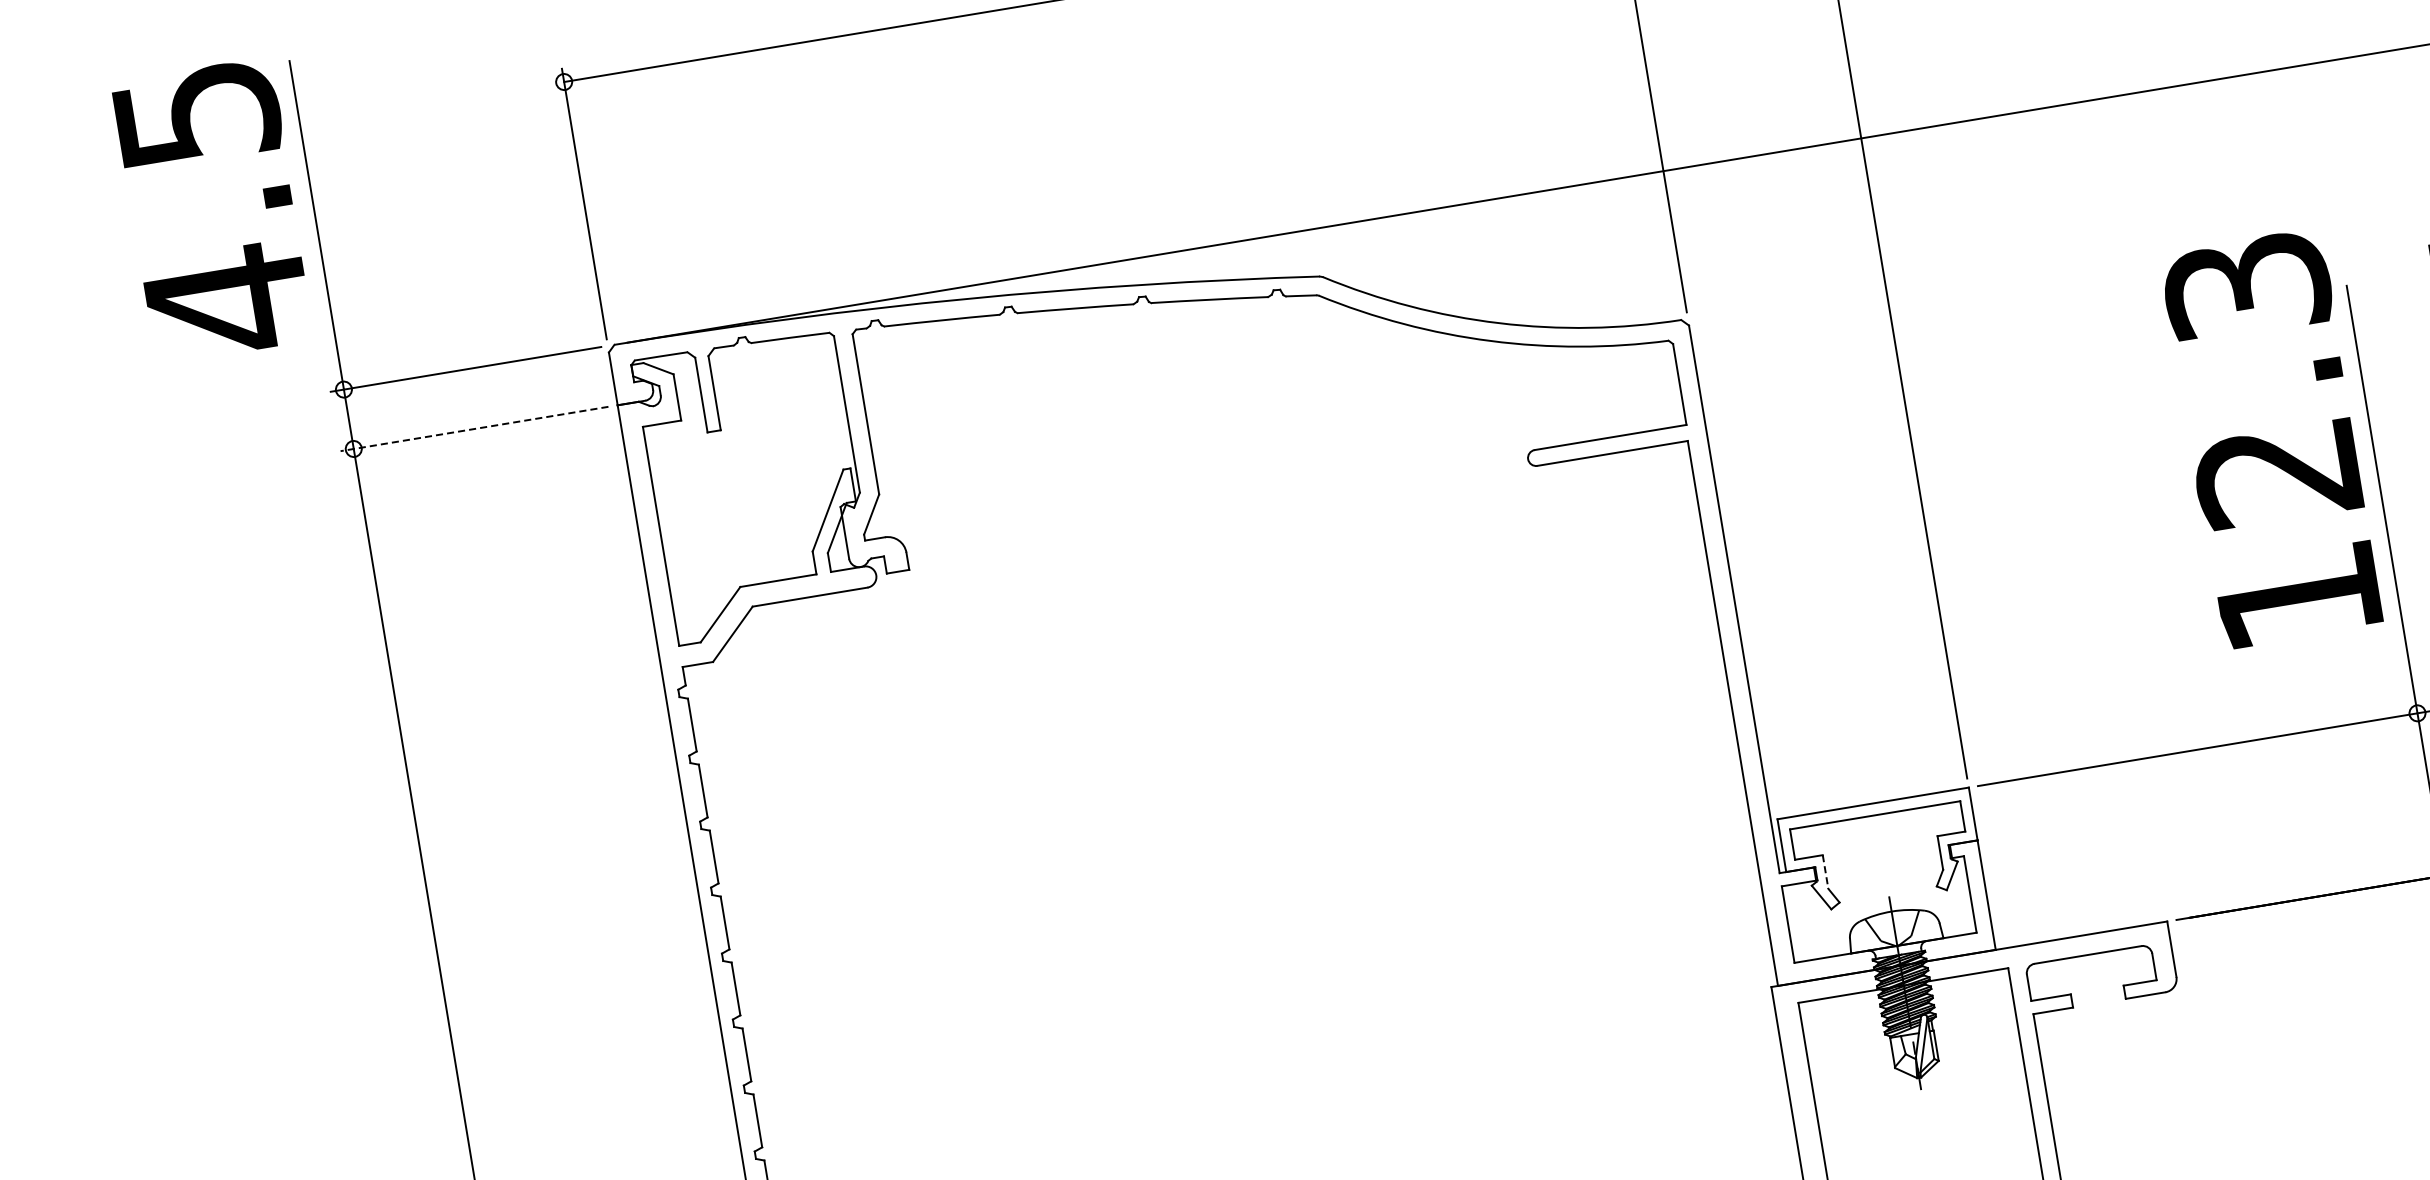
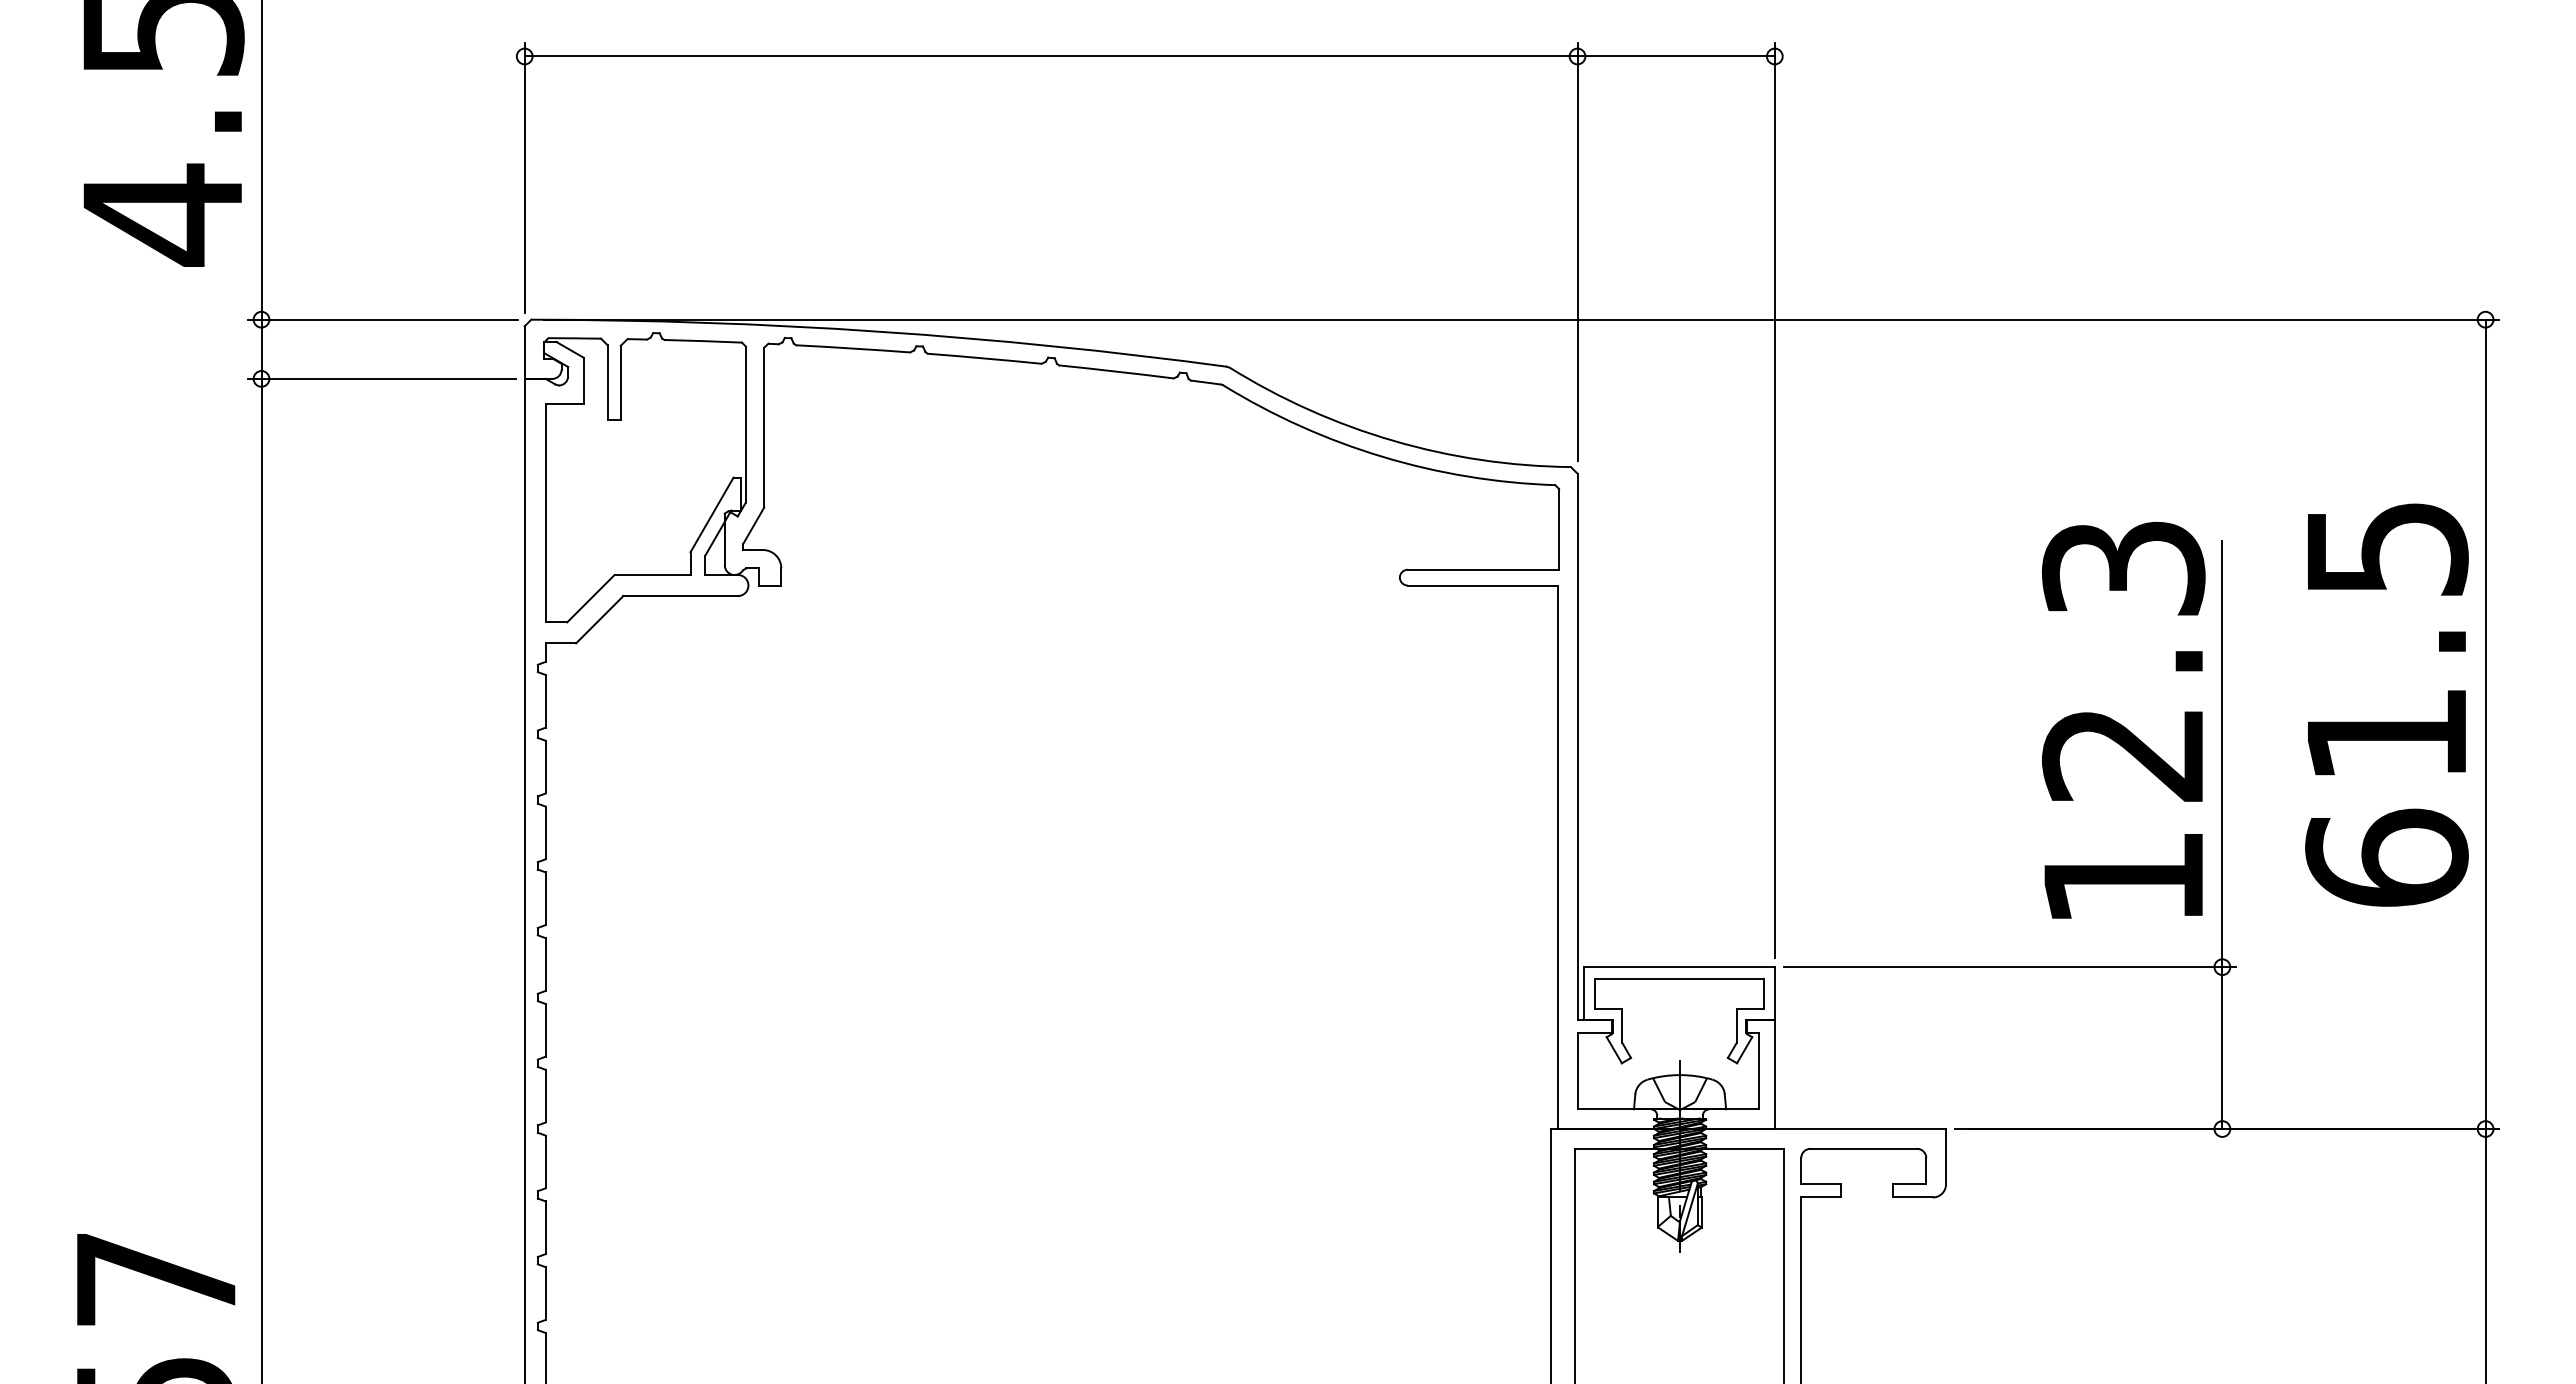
line: (474, 428) -> (381, 378), dashed -> solid
text: (2272, 437) -> (2123, 719), moved
line: (1825, 872) -> (1622, 1026), dashed -> solid

